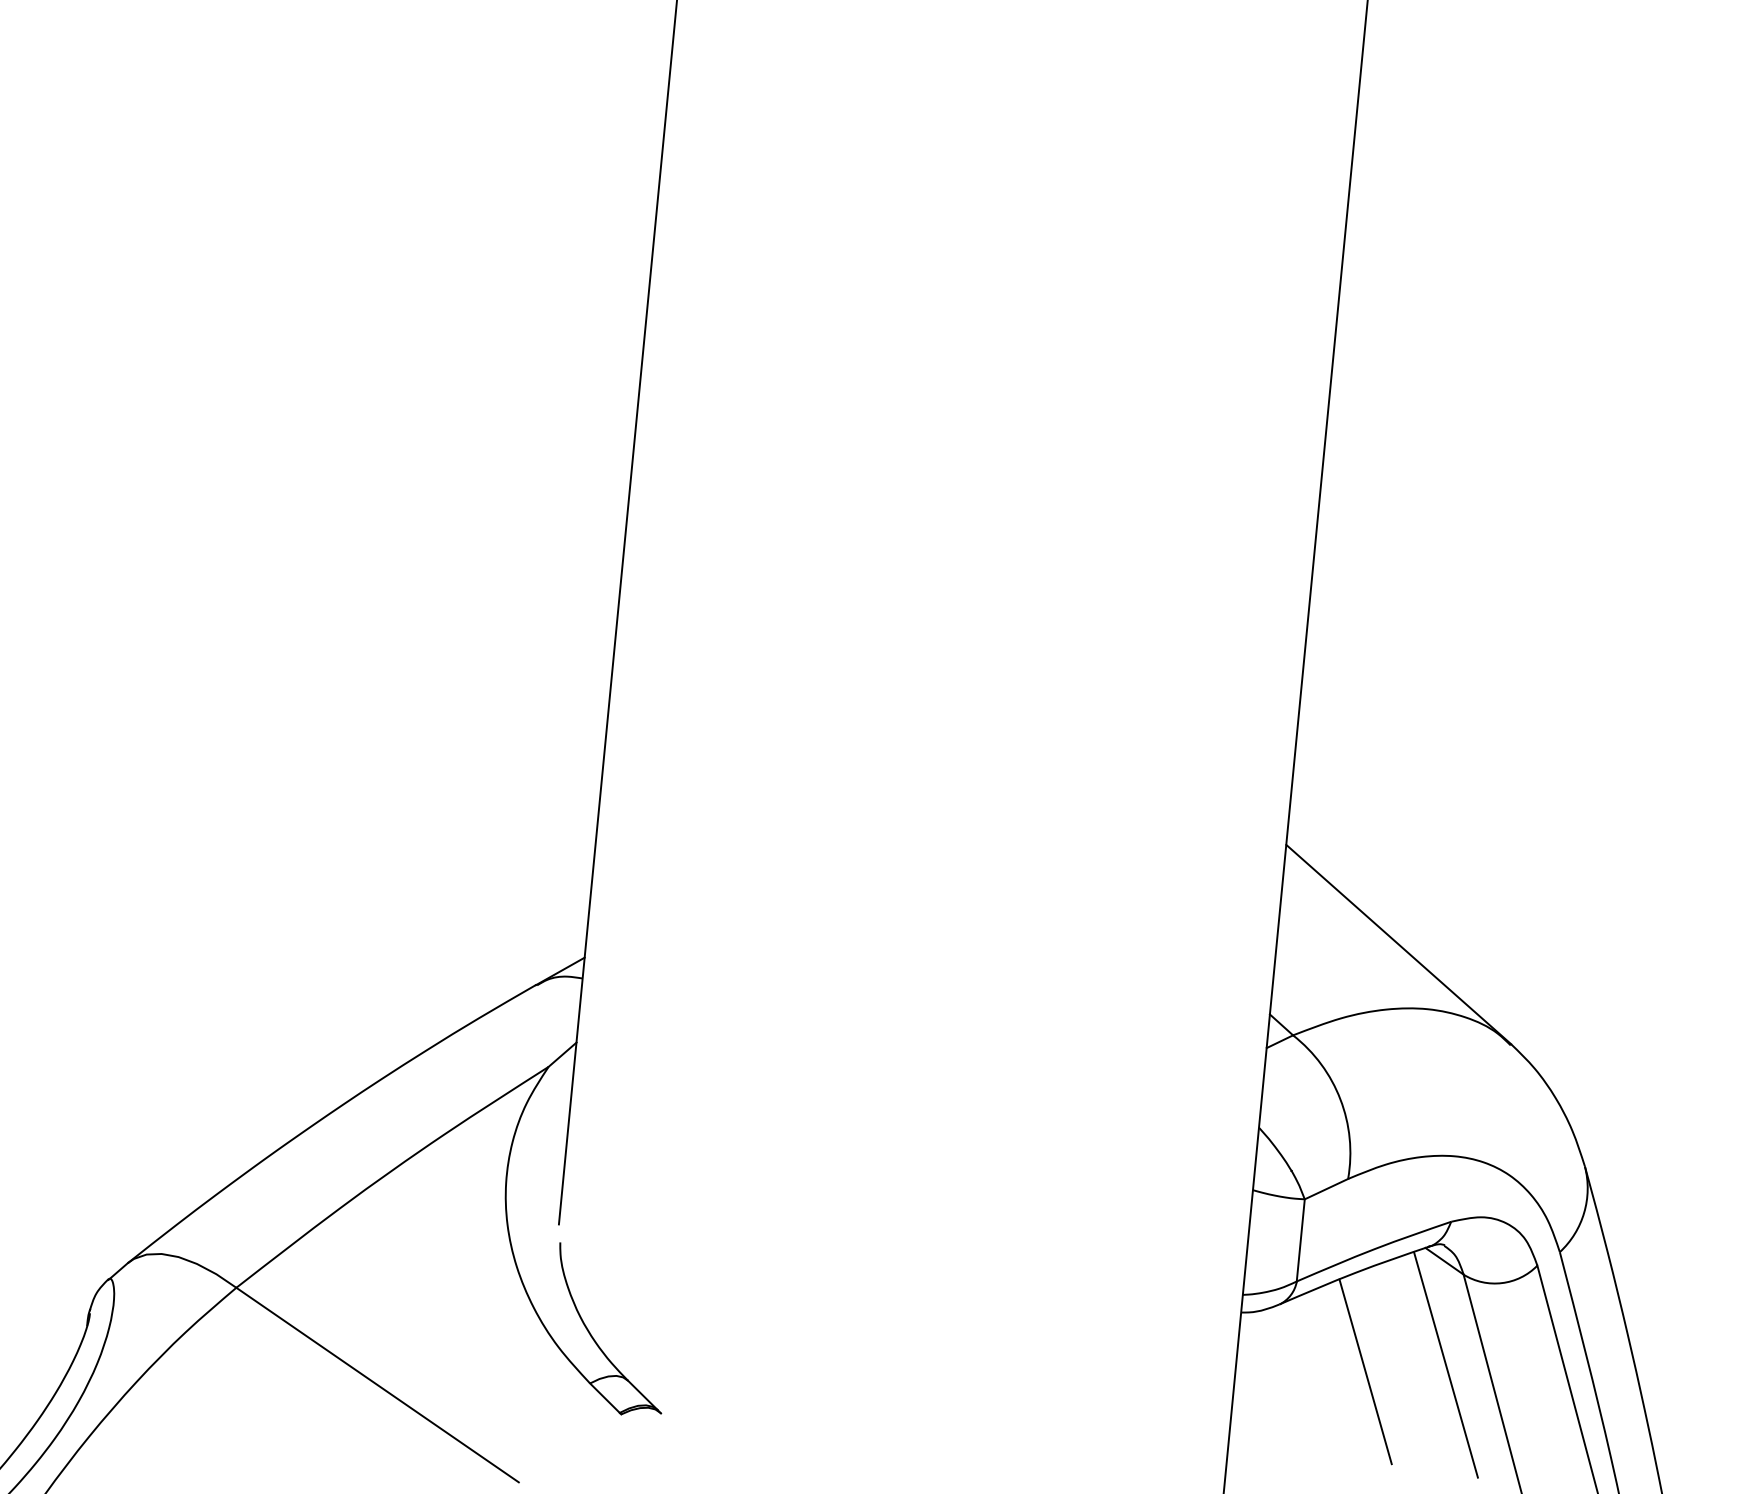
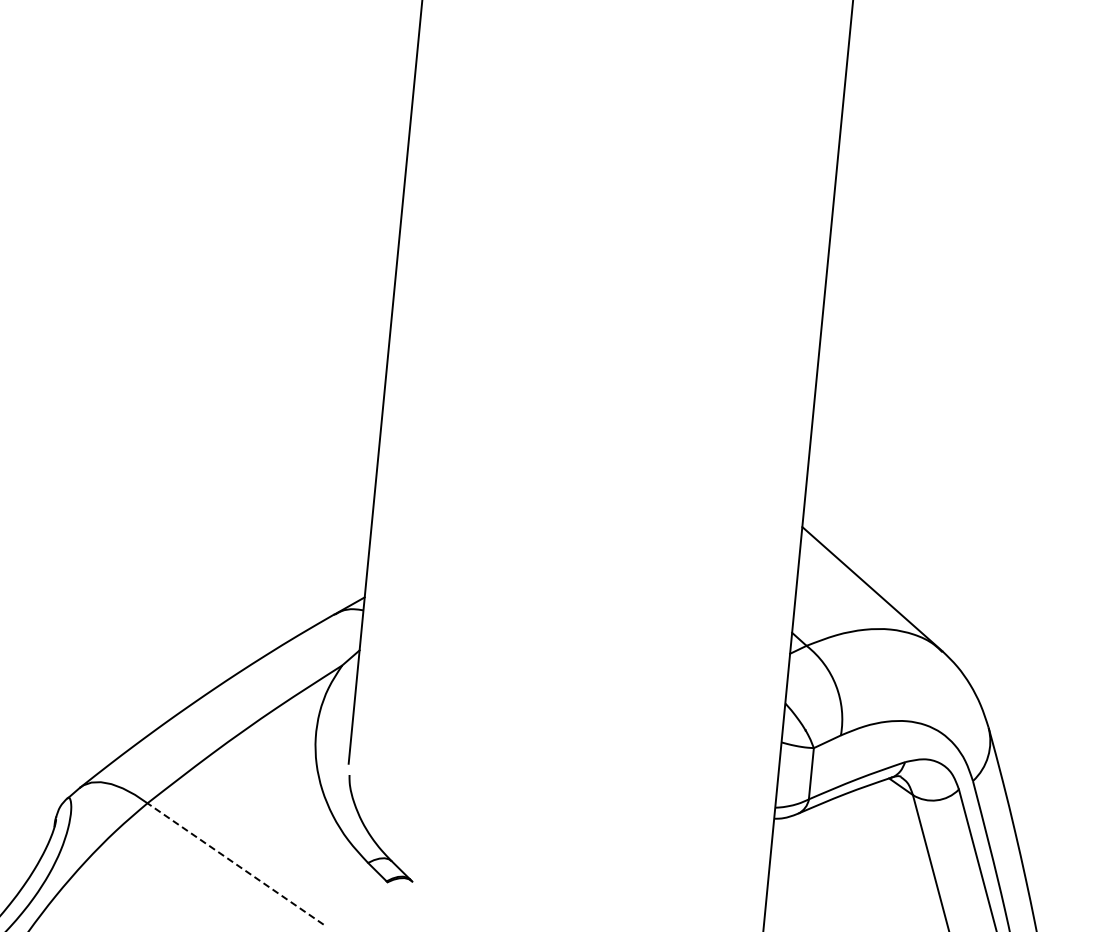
line: (1445, 1365) -> (901, 851), removed
line: (1365, 1371) -> (851, 855), removed
line: (377, 1384) -> (235, 863), solid -> dashed

